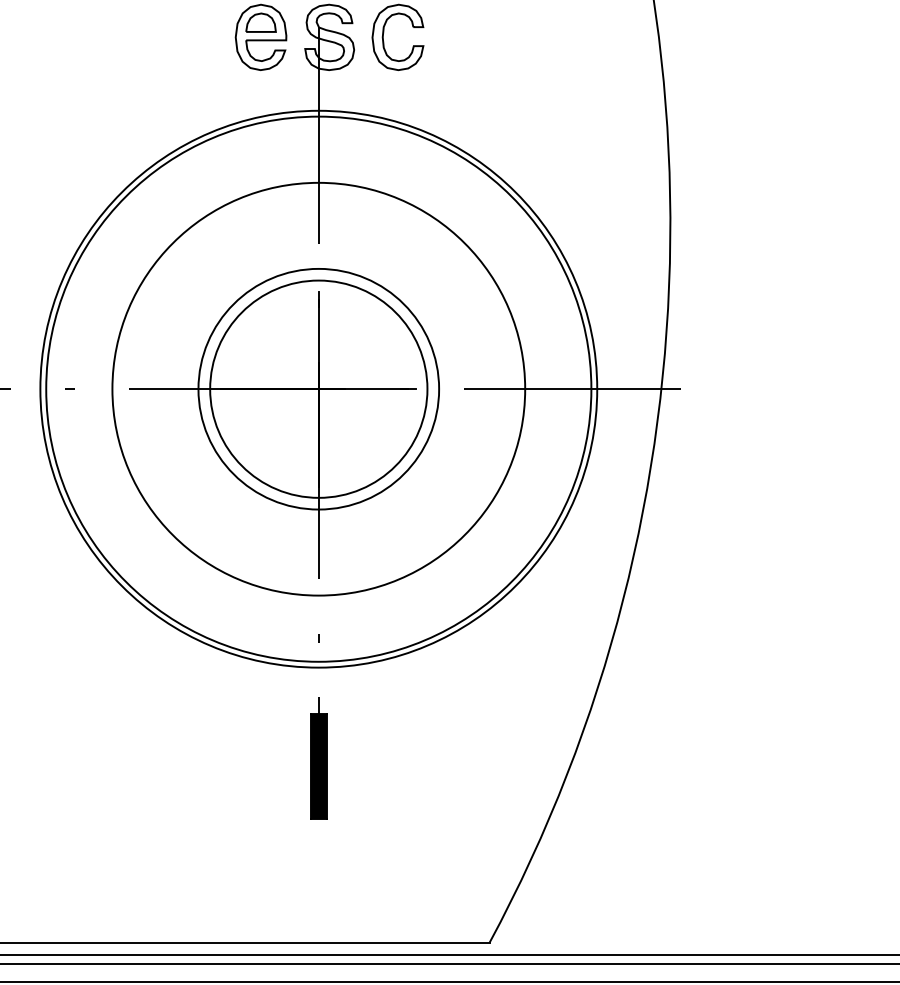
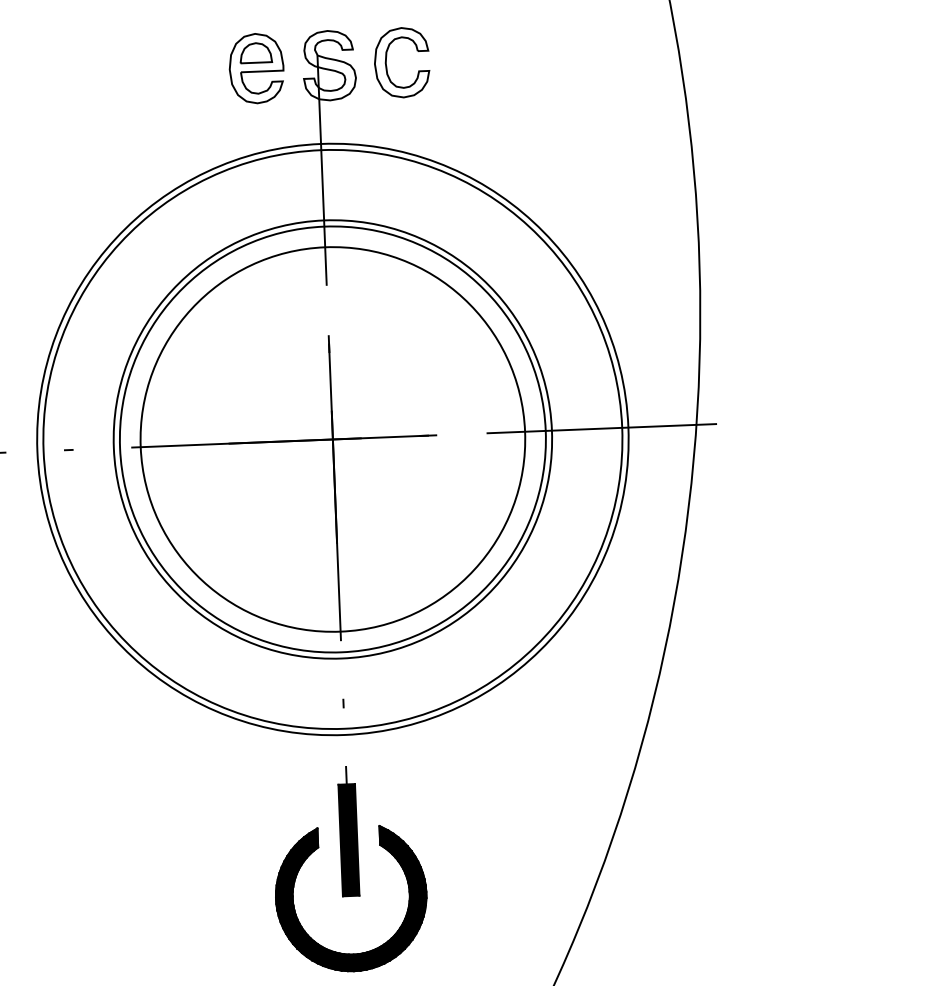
circle: (318, 388) -> (332, 438), size x1.67
circle: (318, 389) -> (332, 439), size x1.67
part: (310, 872) -> (344, 952), added

